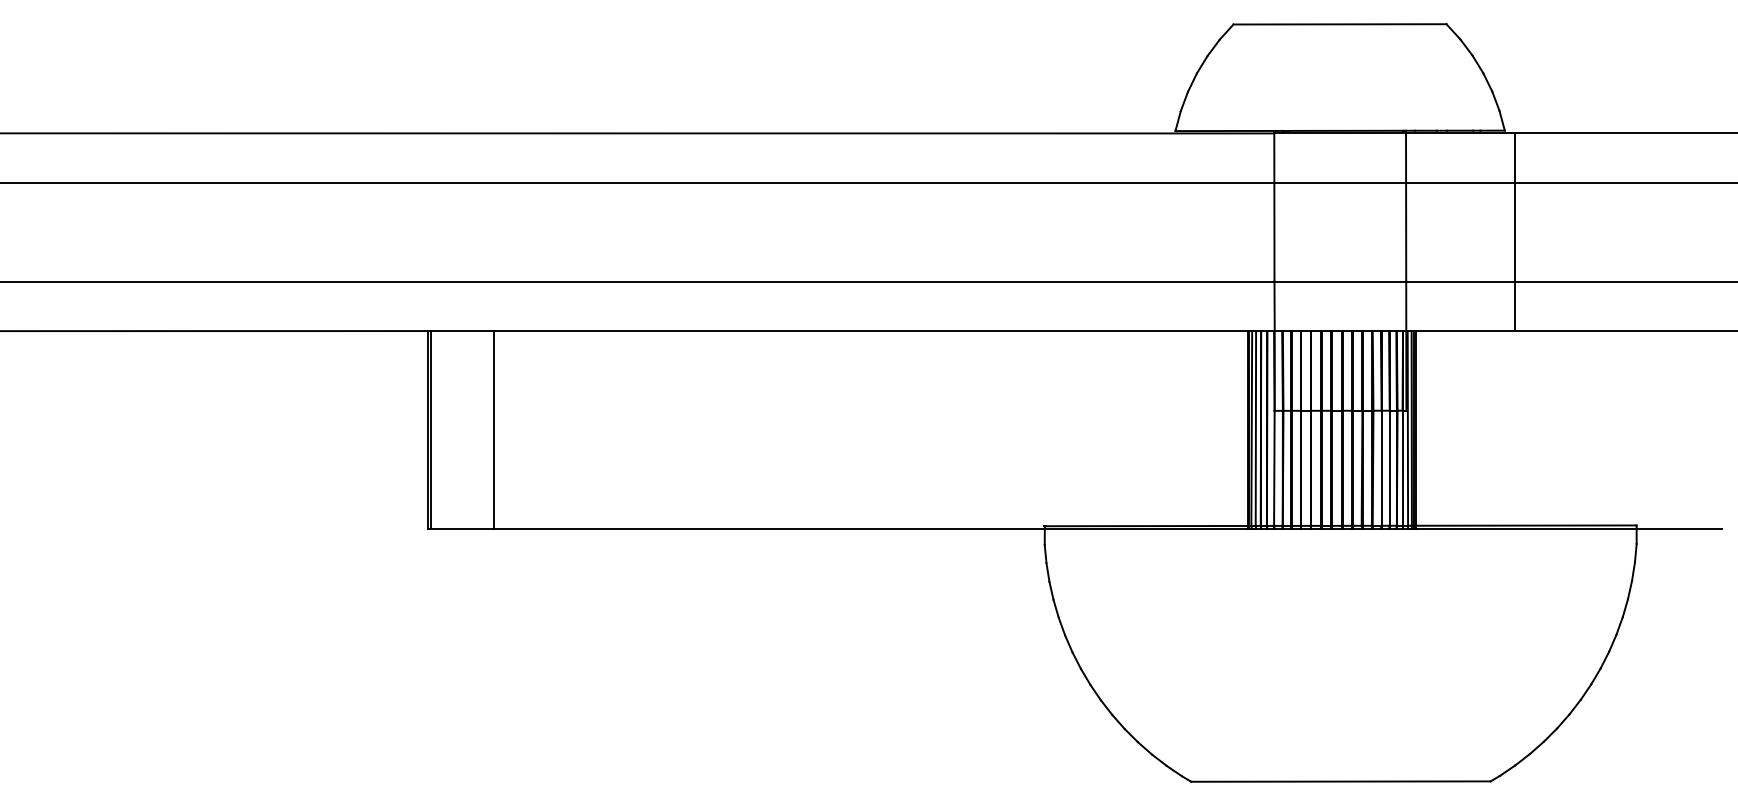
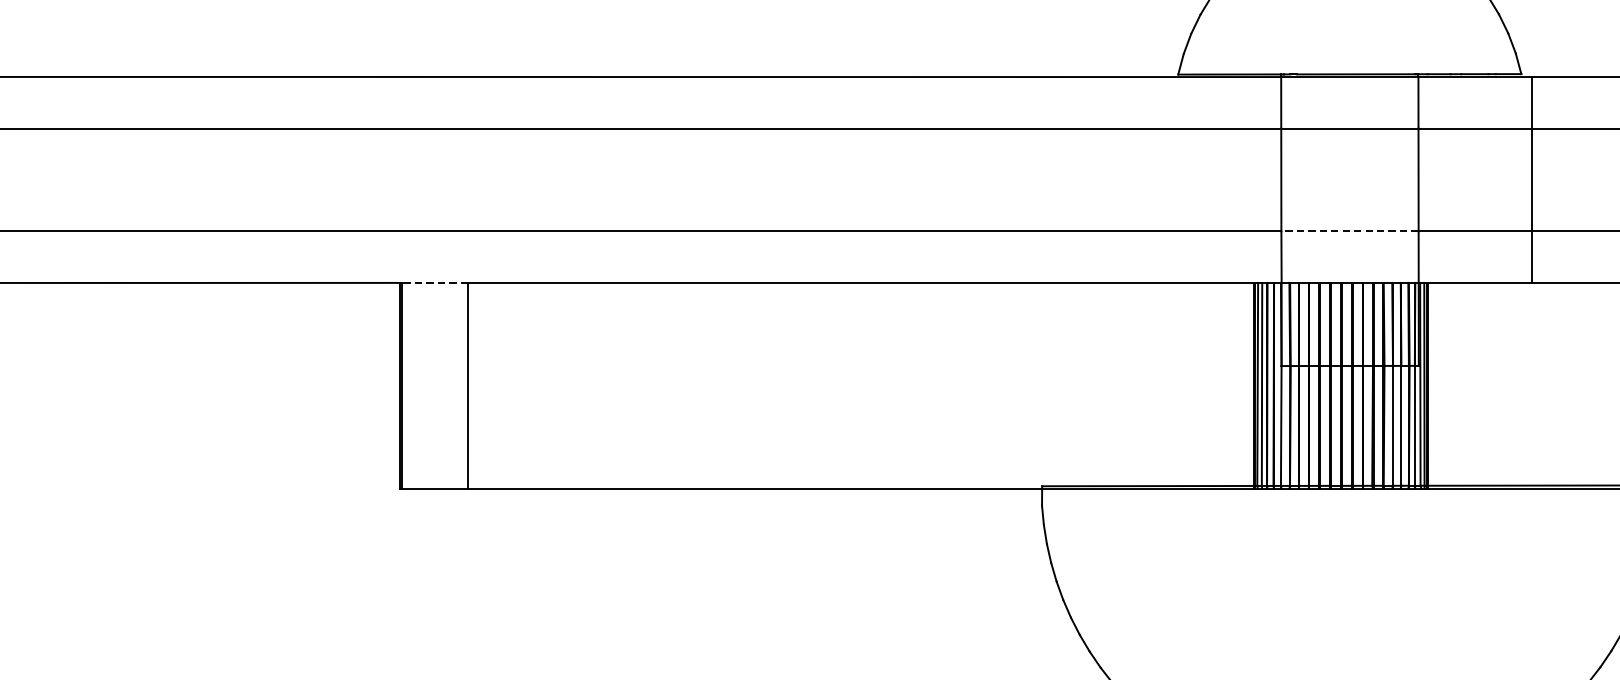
line: (1340, 281) -> (1350, 231), solid -> dashed
line: (462, 331) -> (435, 283), solid -> dashed

